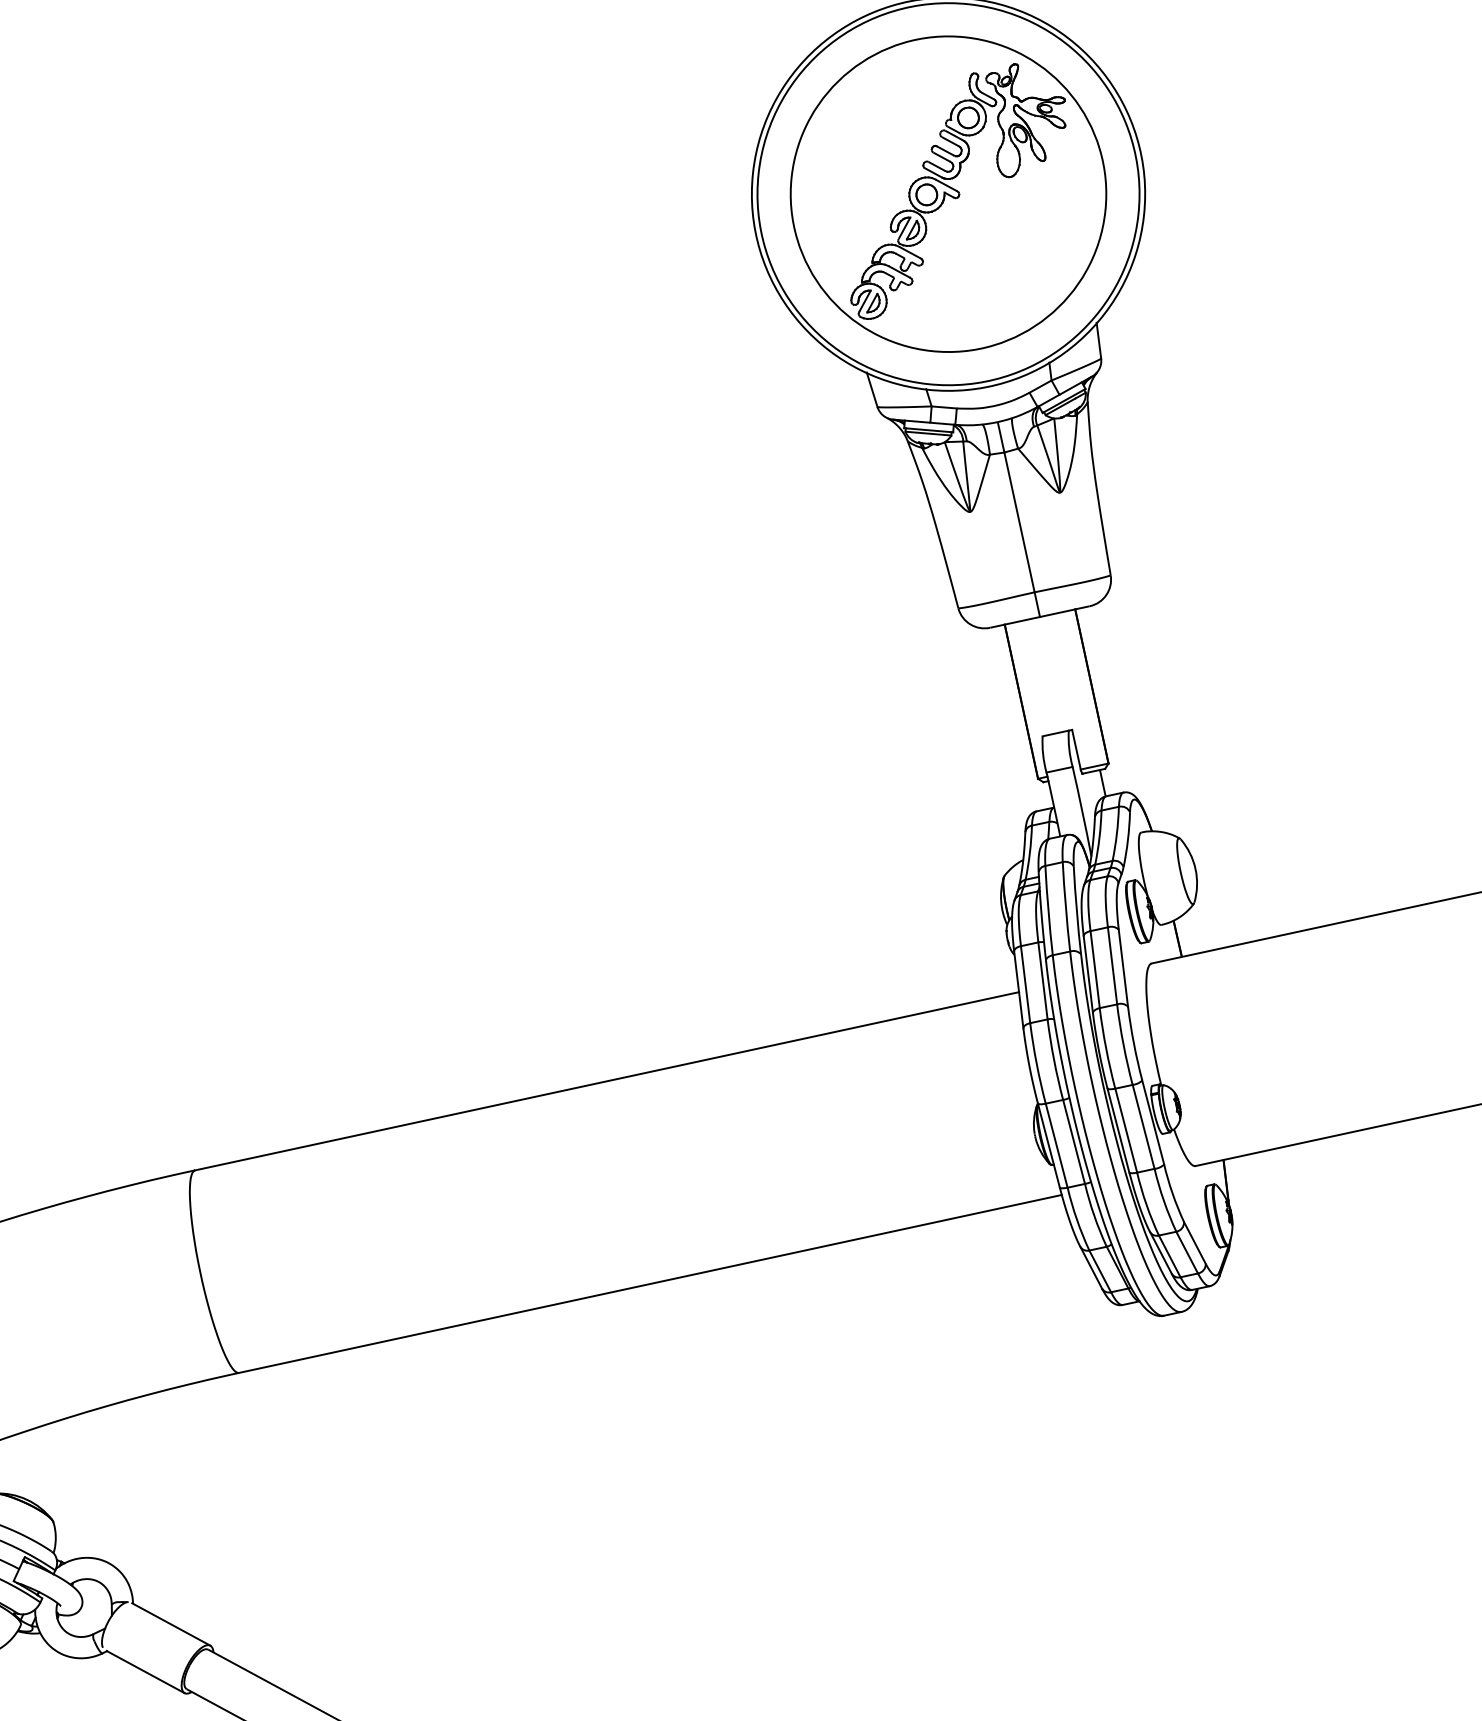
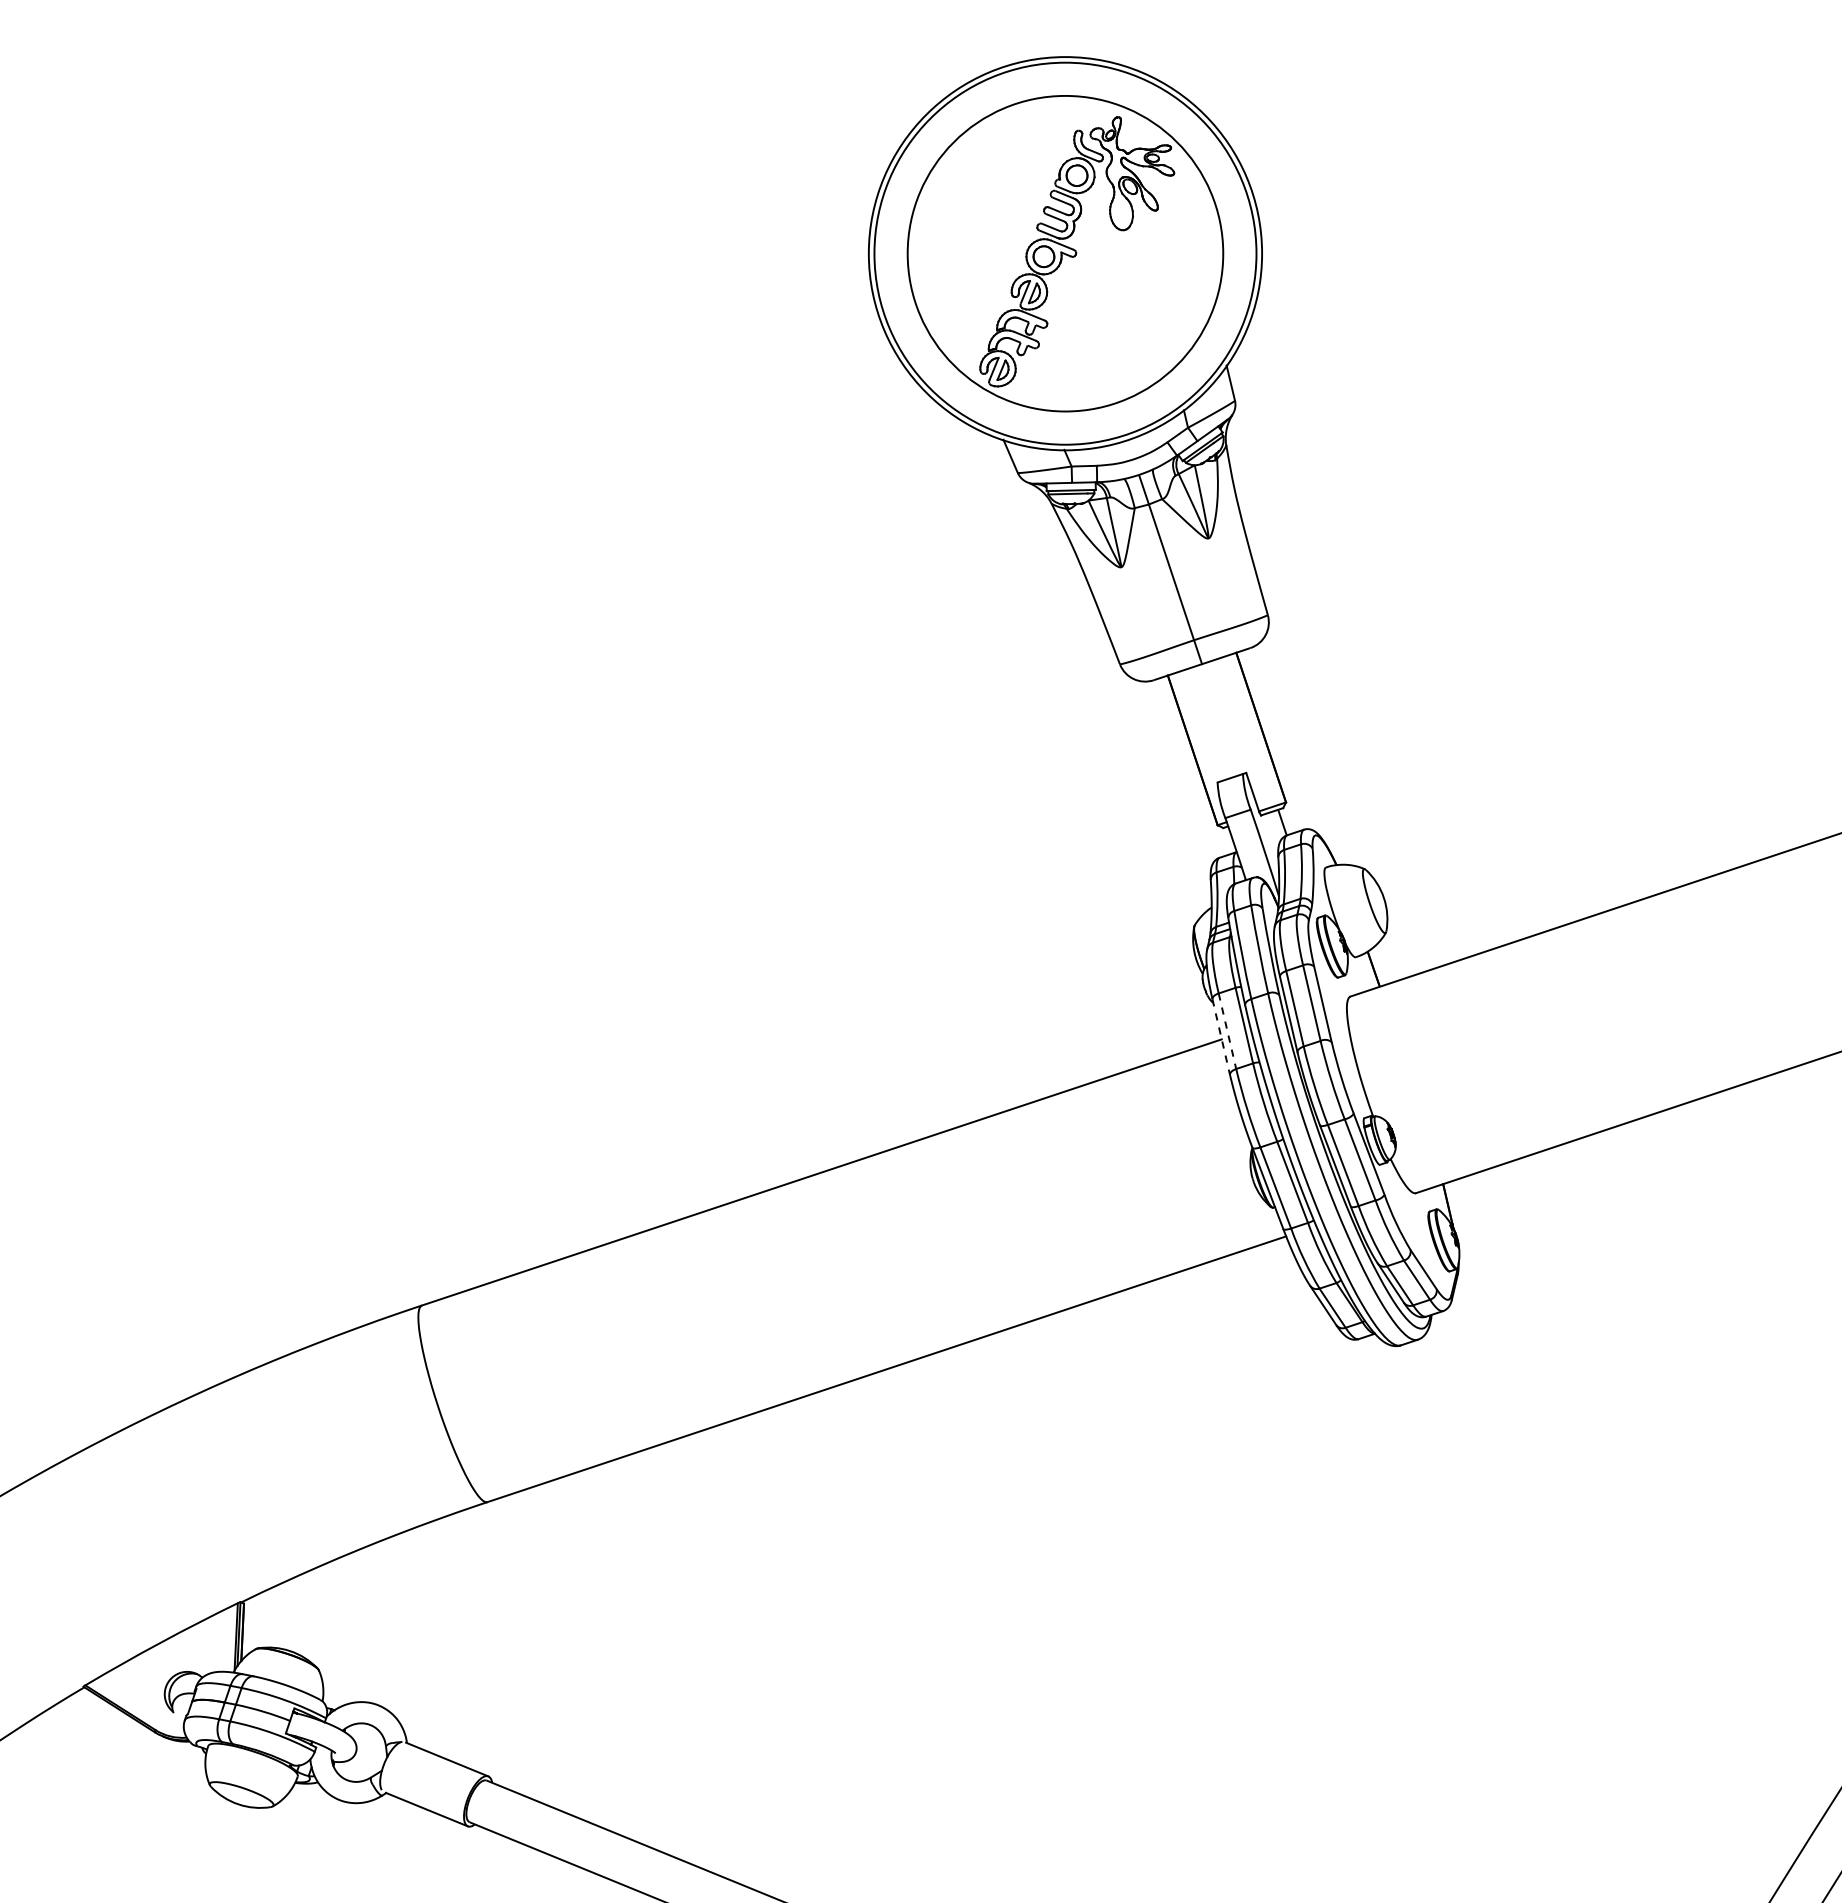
line: (1025, 984) -> (1227, 1031), solid -> dashed
line: (1018, 990) -> (1221, 1037), solid -> dashed

